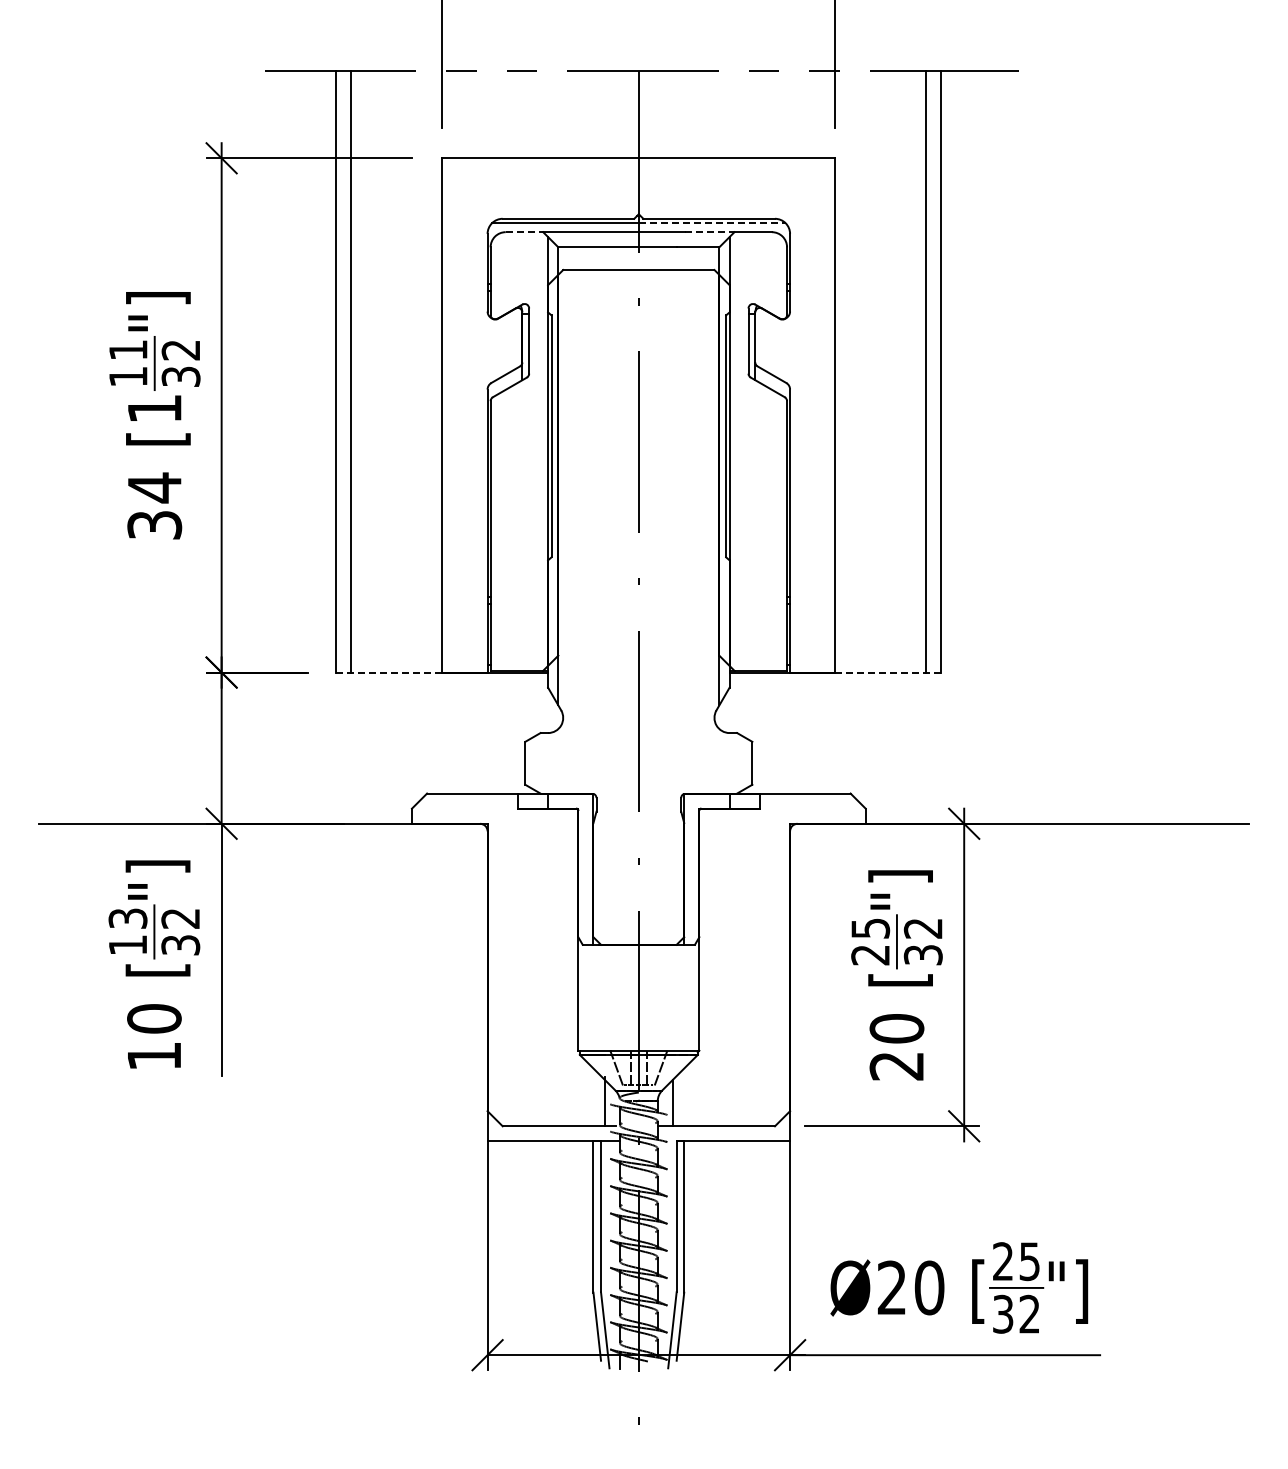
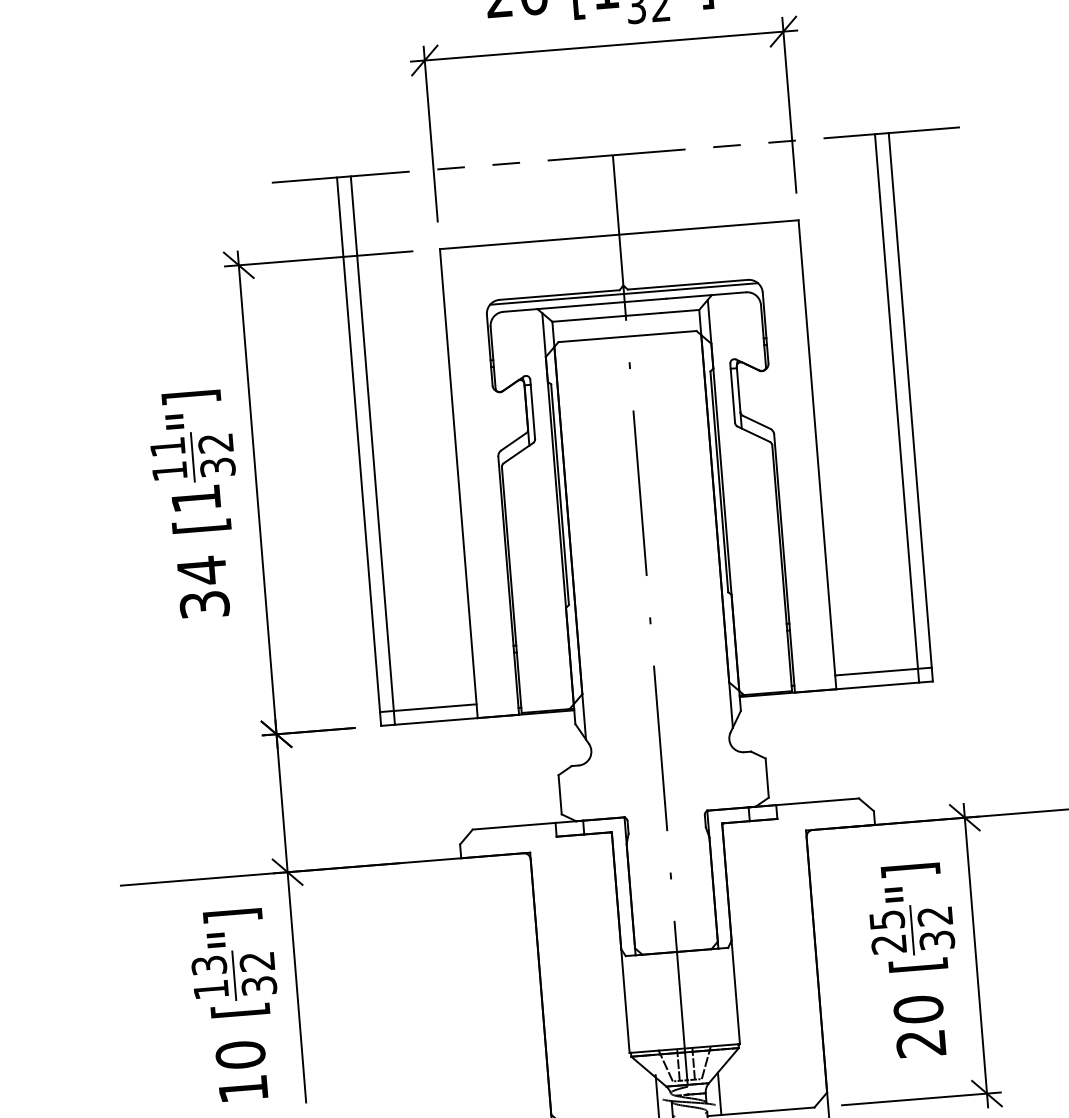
line: (712, 223) -> (691, 288), dashed -> solid
line: (524, 232) -> (520, 310), dashed -> solid
line: (709, 232) -> (689, 297), dashed -> solid
line: (389, 657) -> (428, 708), added
line: (888, 657) -> (883, 671), added
line: (389, 672) -> (429, 721), dashed -> solid
line: (888, 672) -> (884, 685), dashed -> solid

